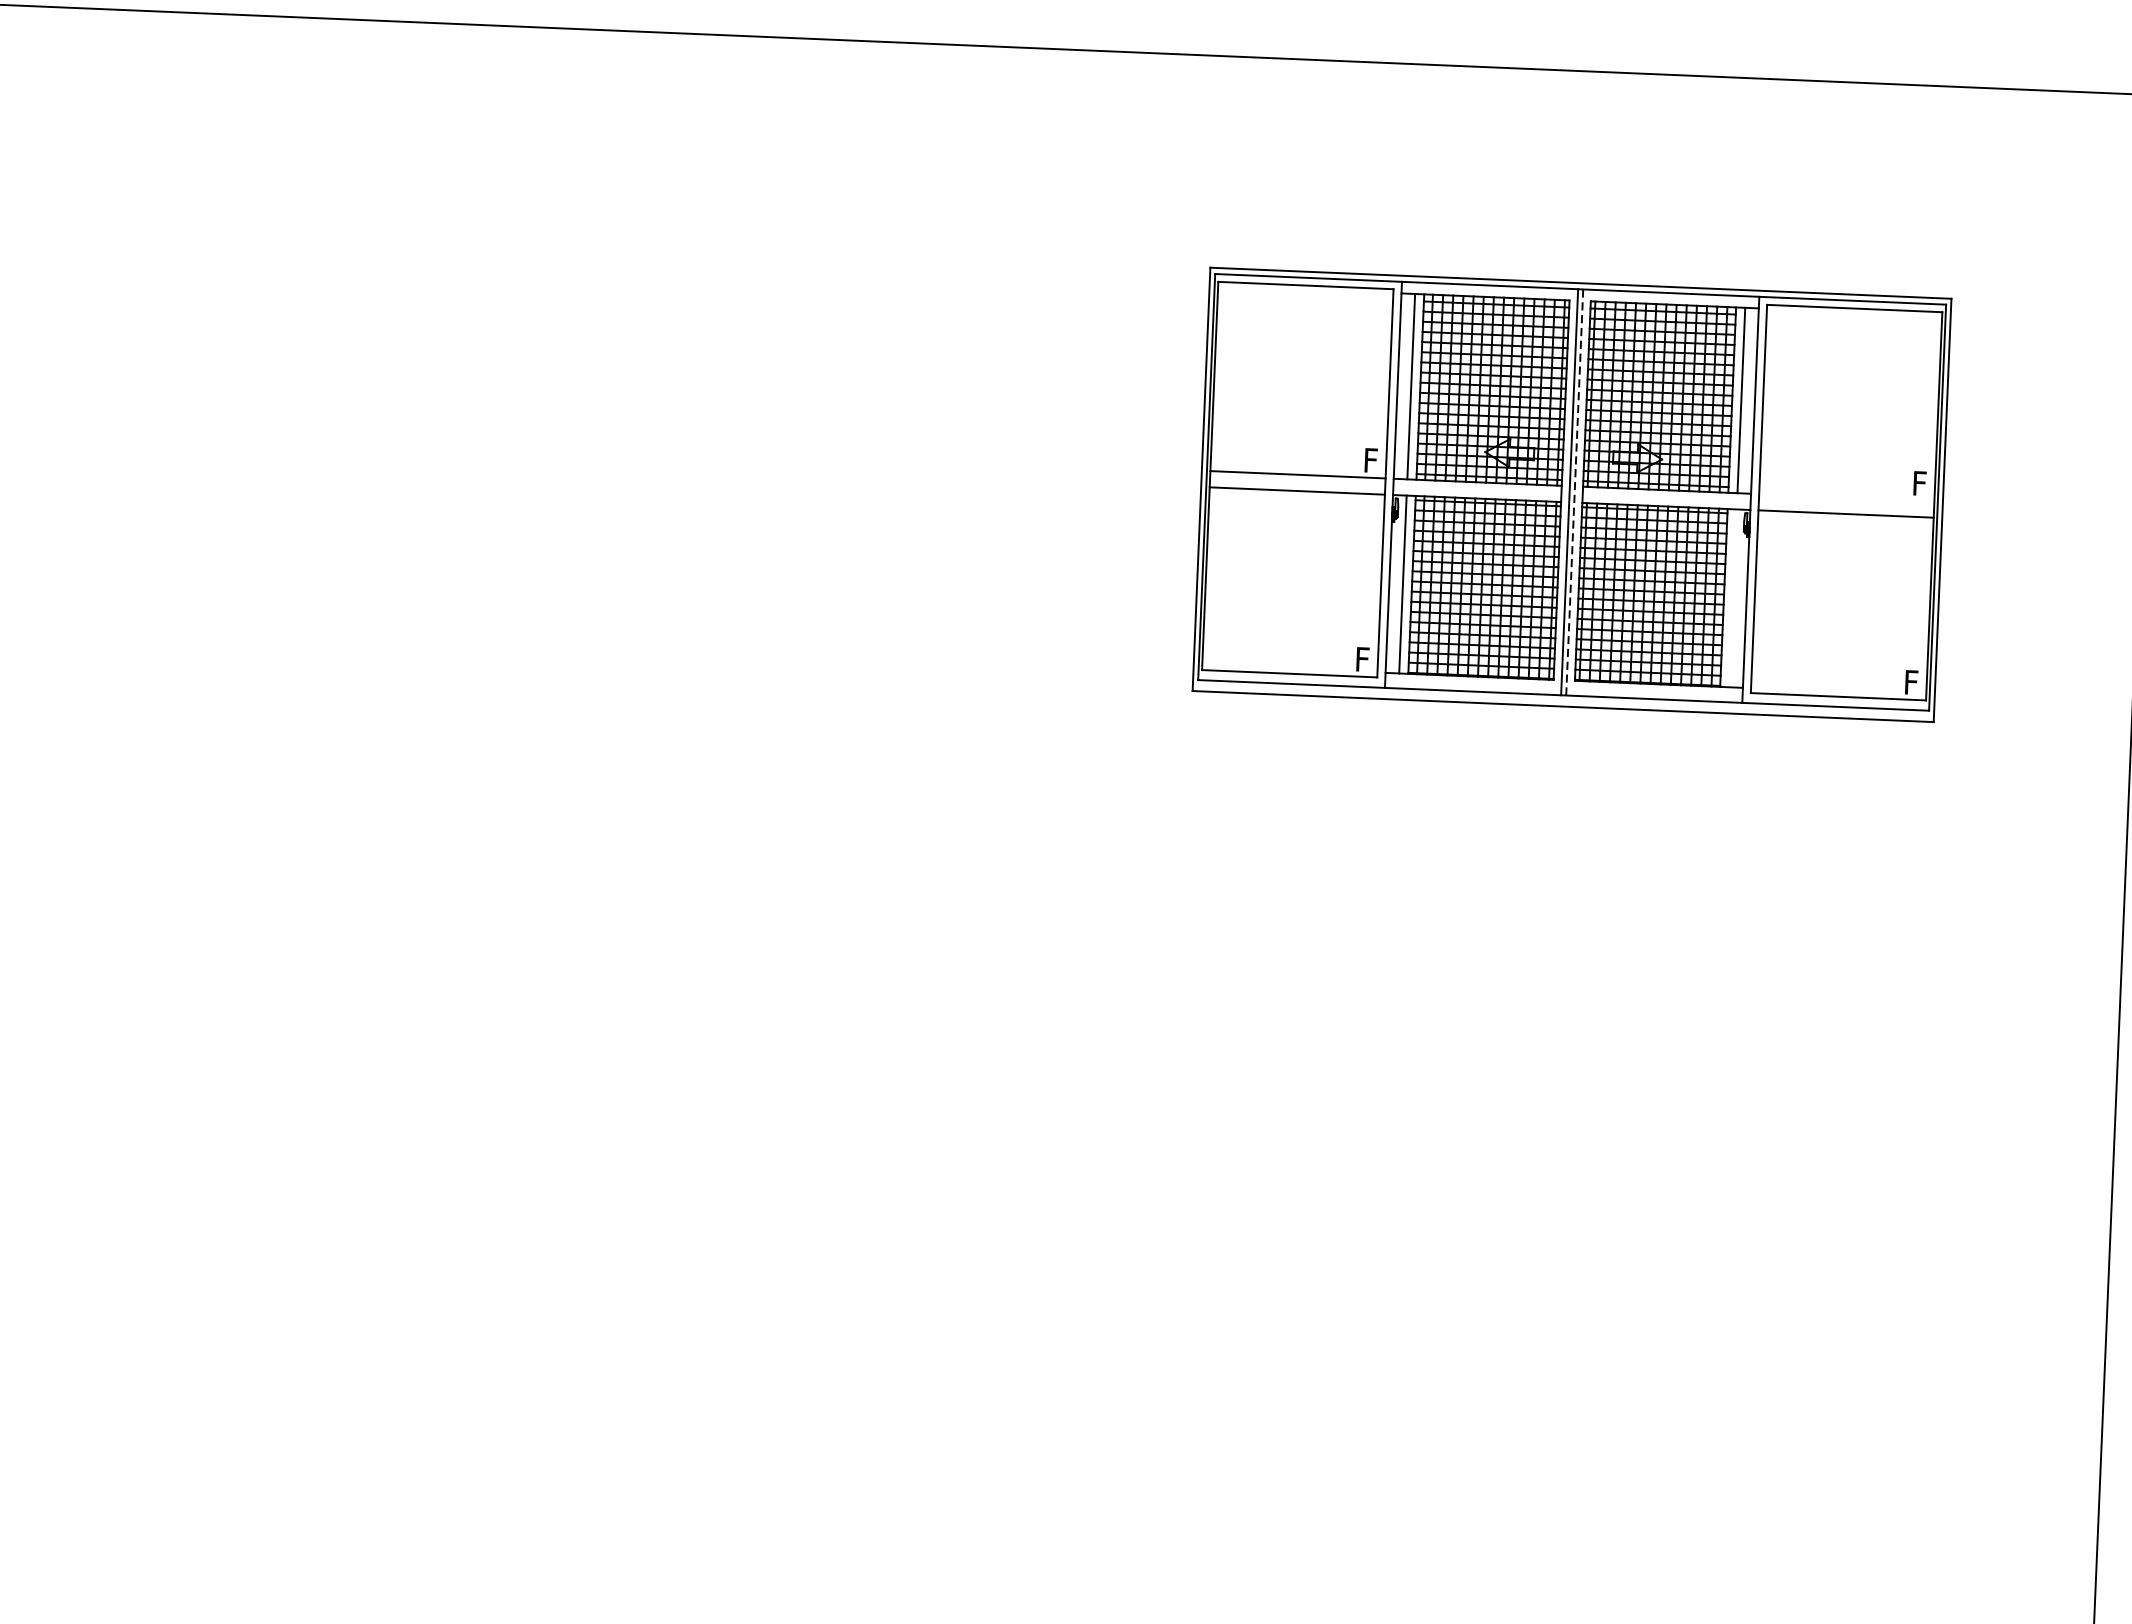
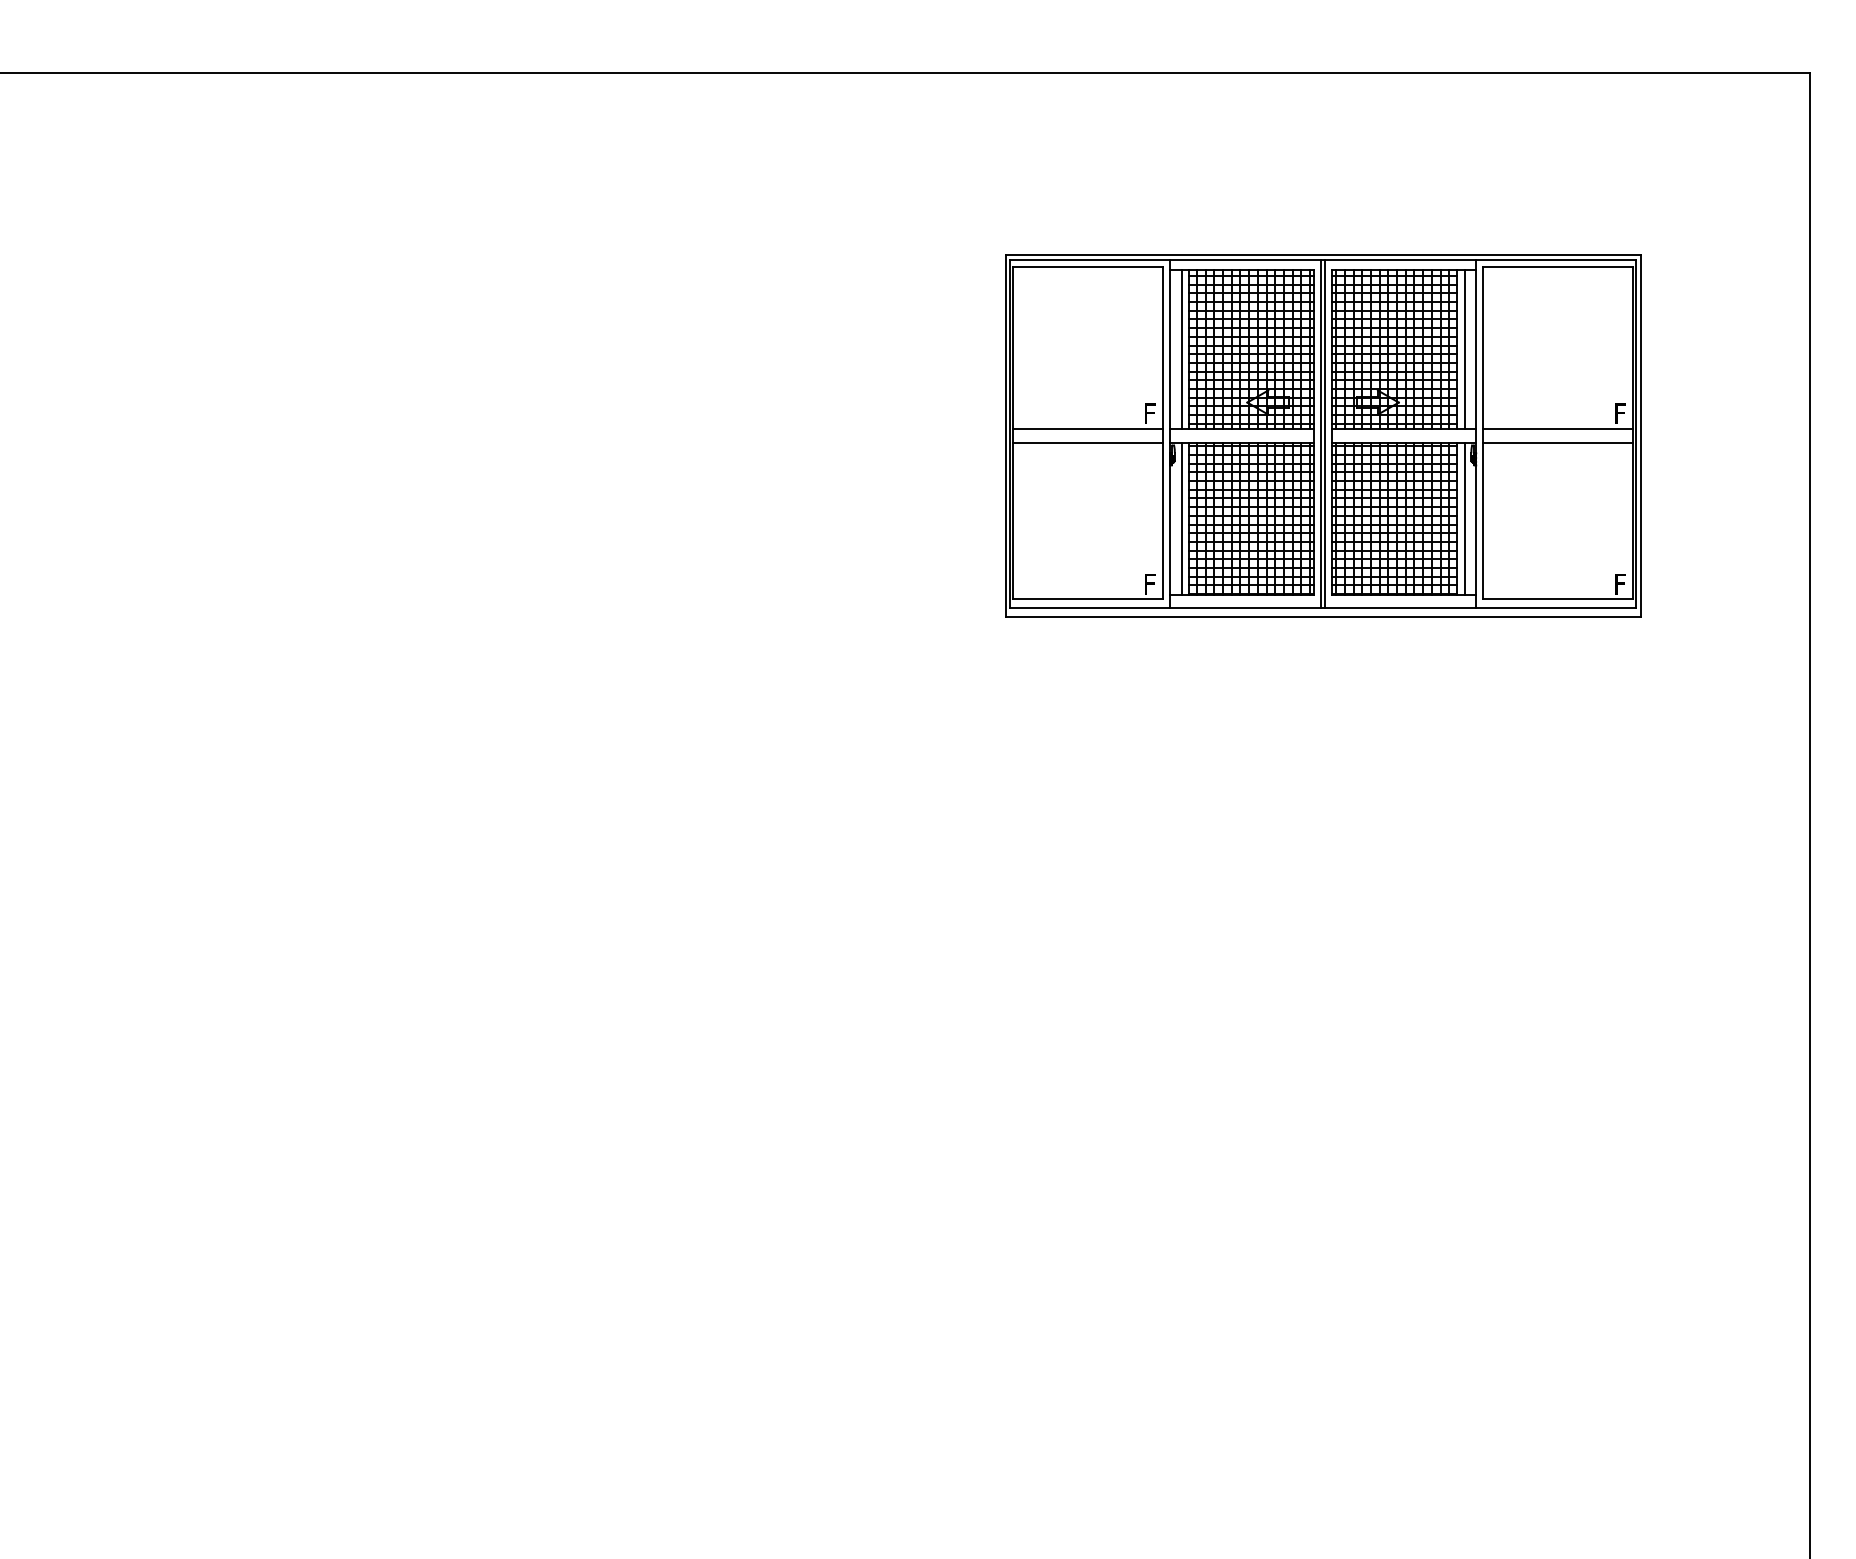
line: (1574, 492) -> (1325, 433), dashed -> solid
line: (1847, 497) -> (1558, 428), added
line: (1733, 597) -> (1464, 518), added

